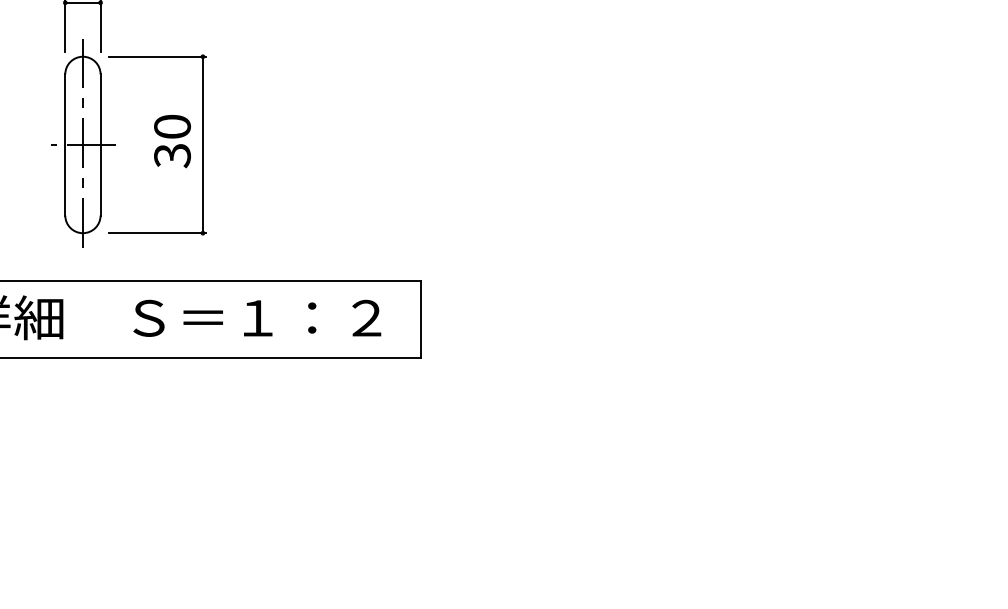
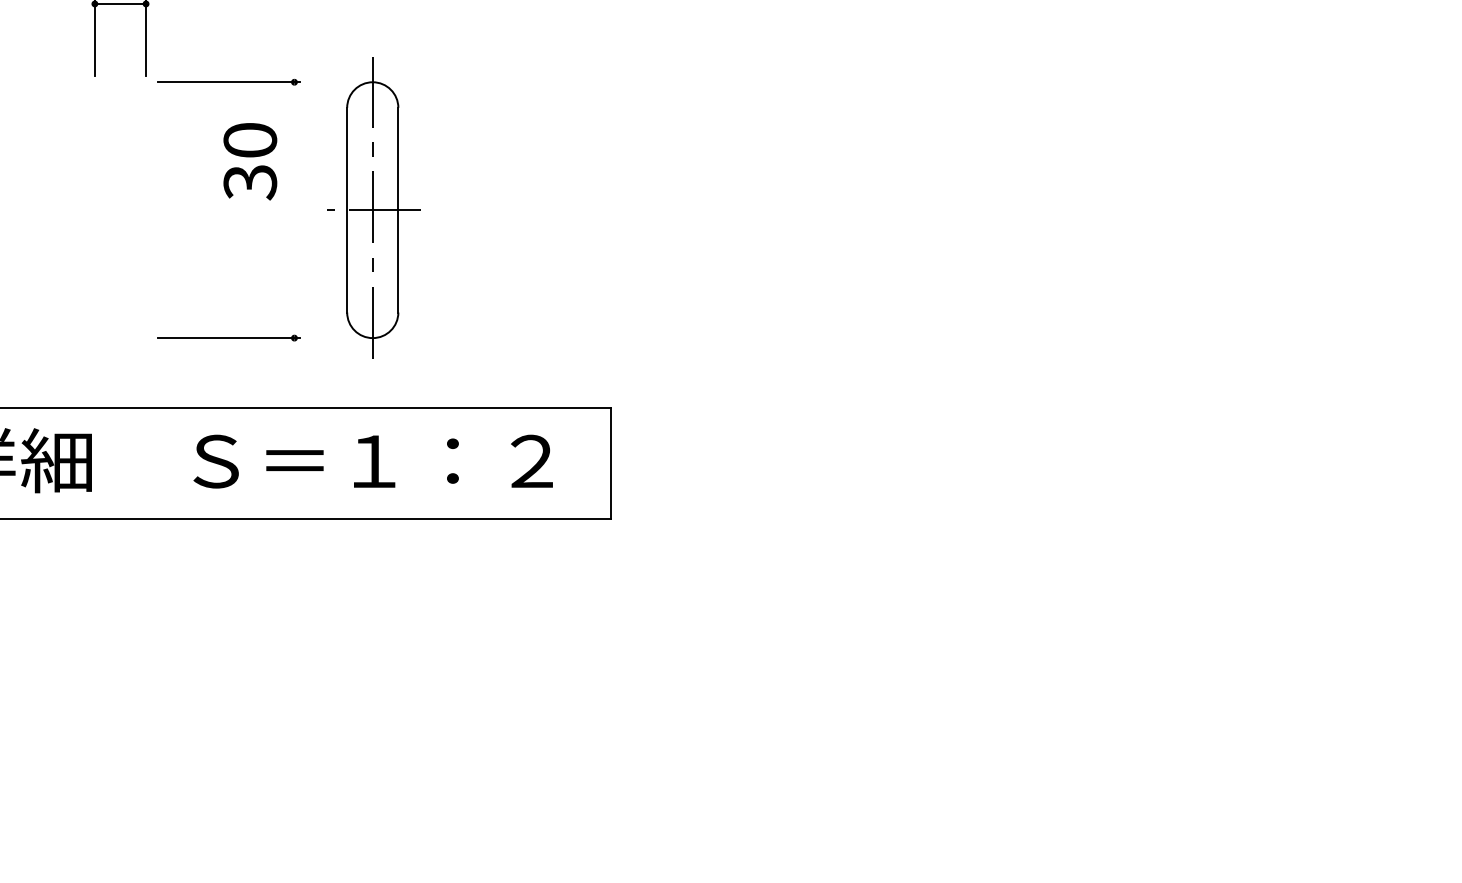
text: (172, 141) -> (250, 161), moved
part: (83, 143) -> (373, 208), moved
line: (202, 144) -> (293, 209), removed

